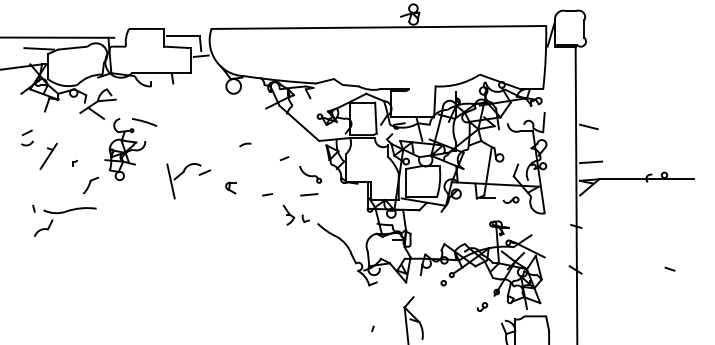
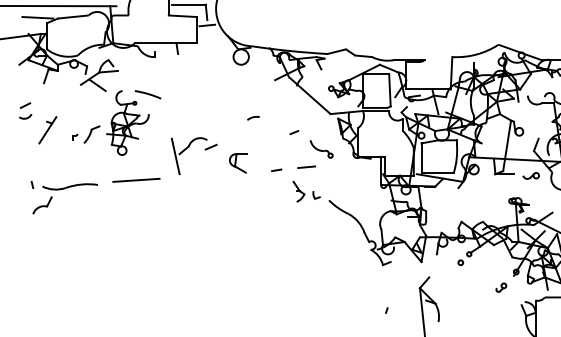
part: (90, 185) -> (91, 134), moved
part: (230, 187) -> (237, 162), size x1.67
line: (309, 194) -> (306, 166), moved
line: (133, 203) -> (136, 179), added

